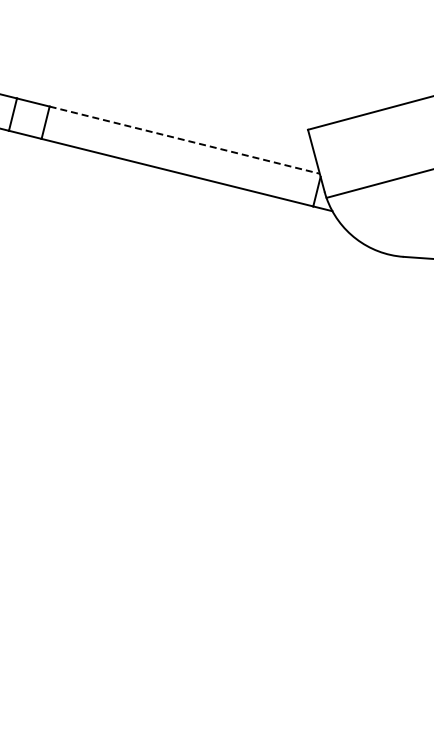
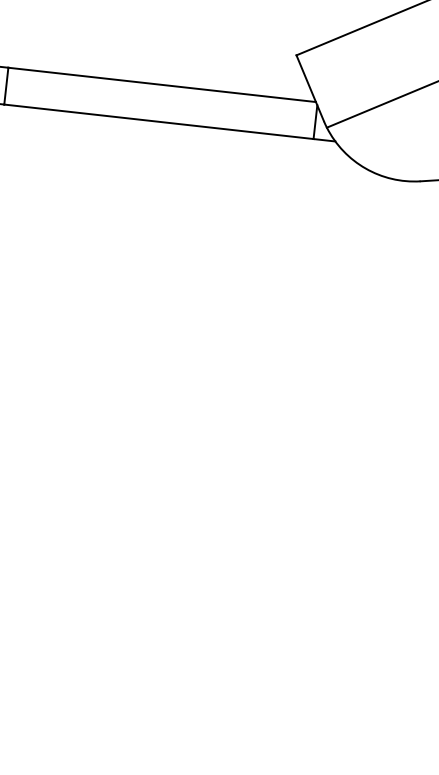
line: (185, 140) -> (163, 85), dashed -> solid

